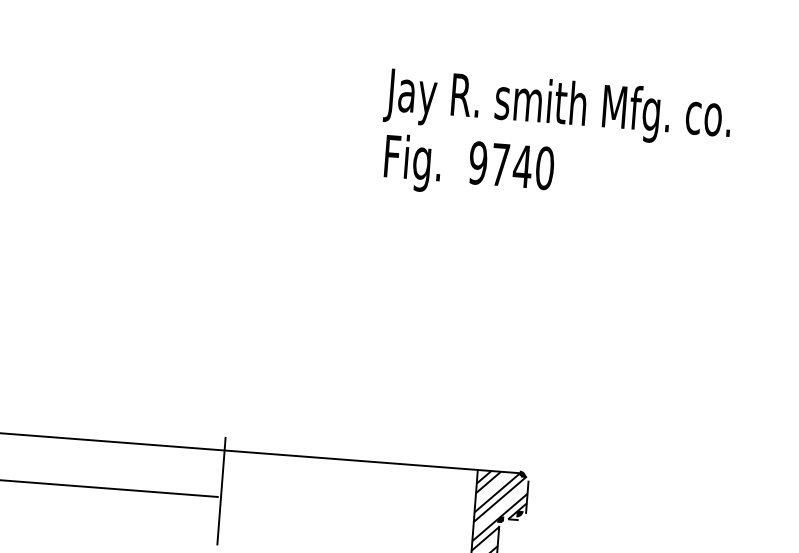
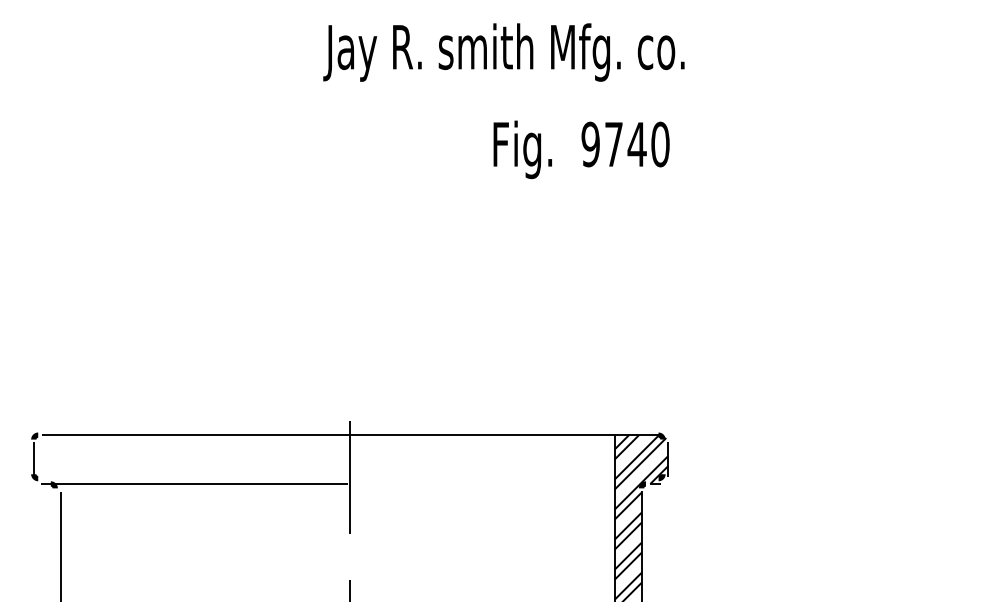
text: (557, 107) -> (503, 52), moved
text: (469, 167) -> (581, 149), moved

